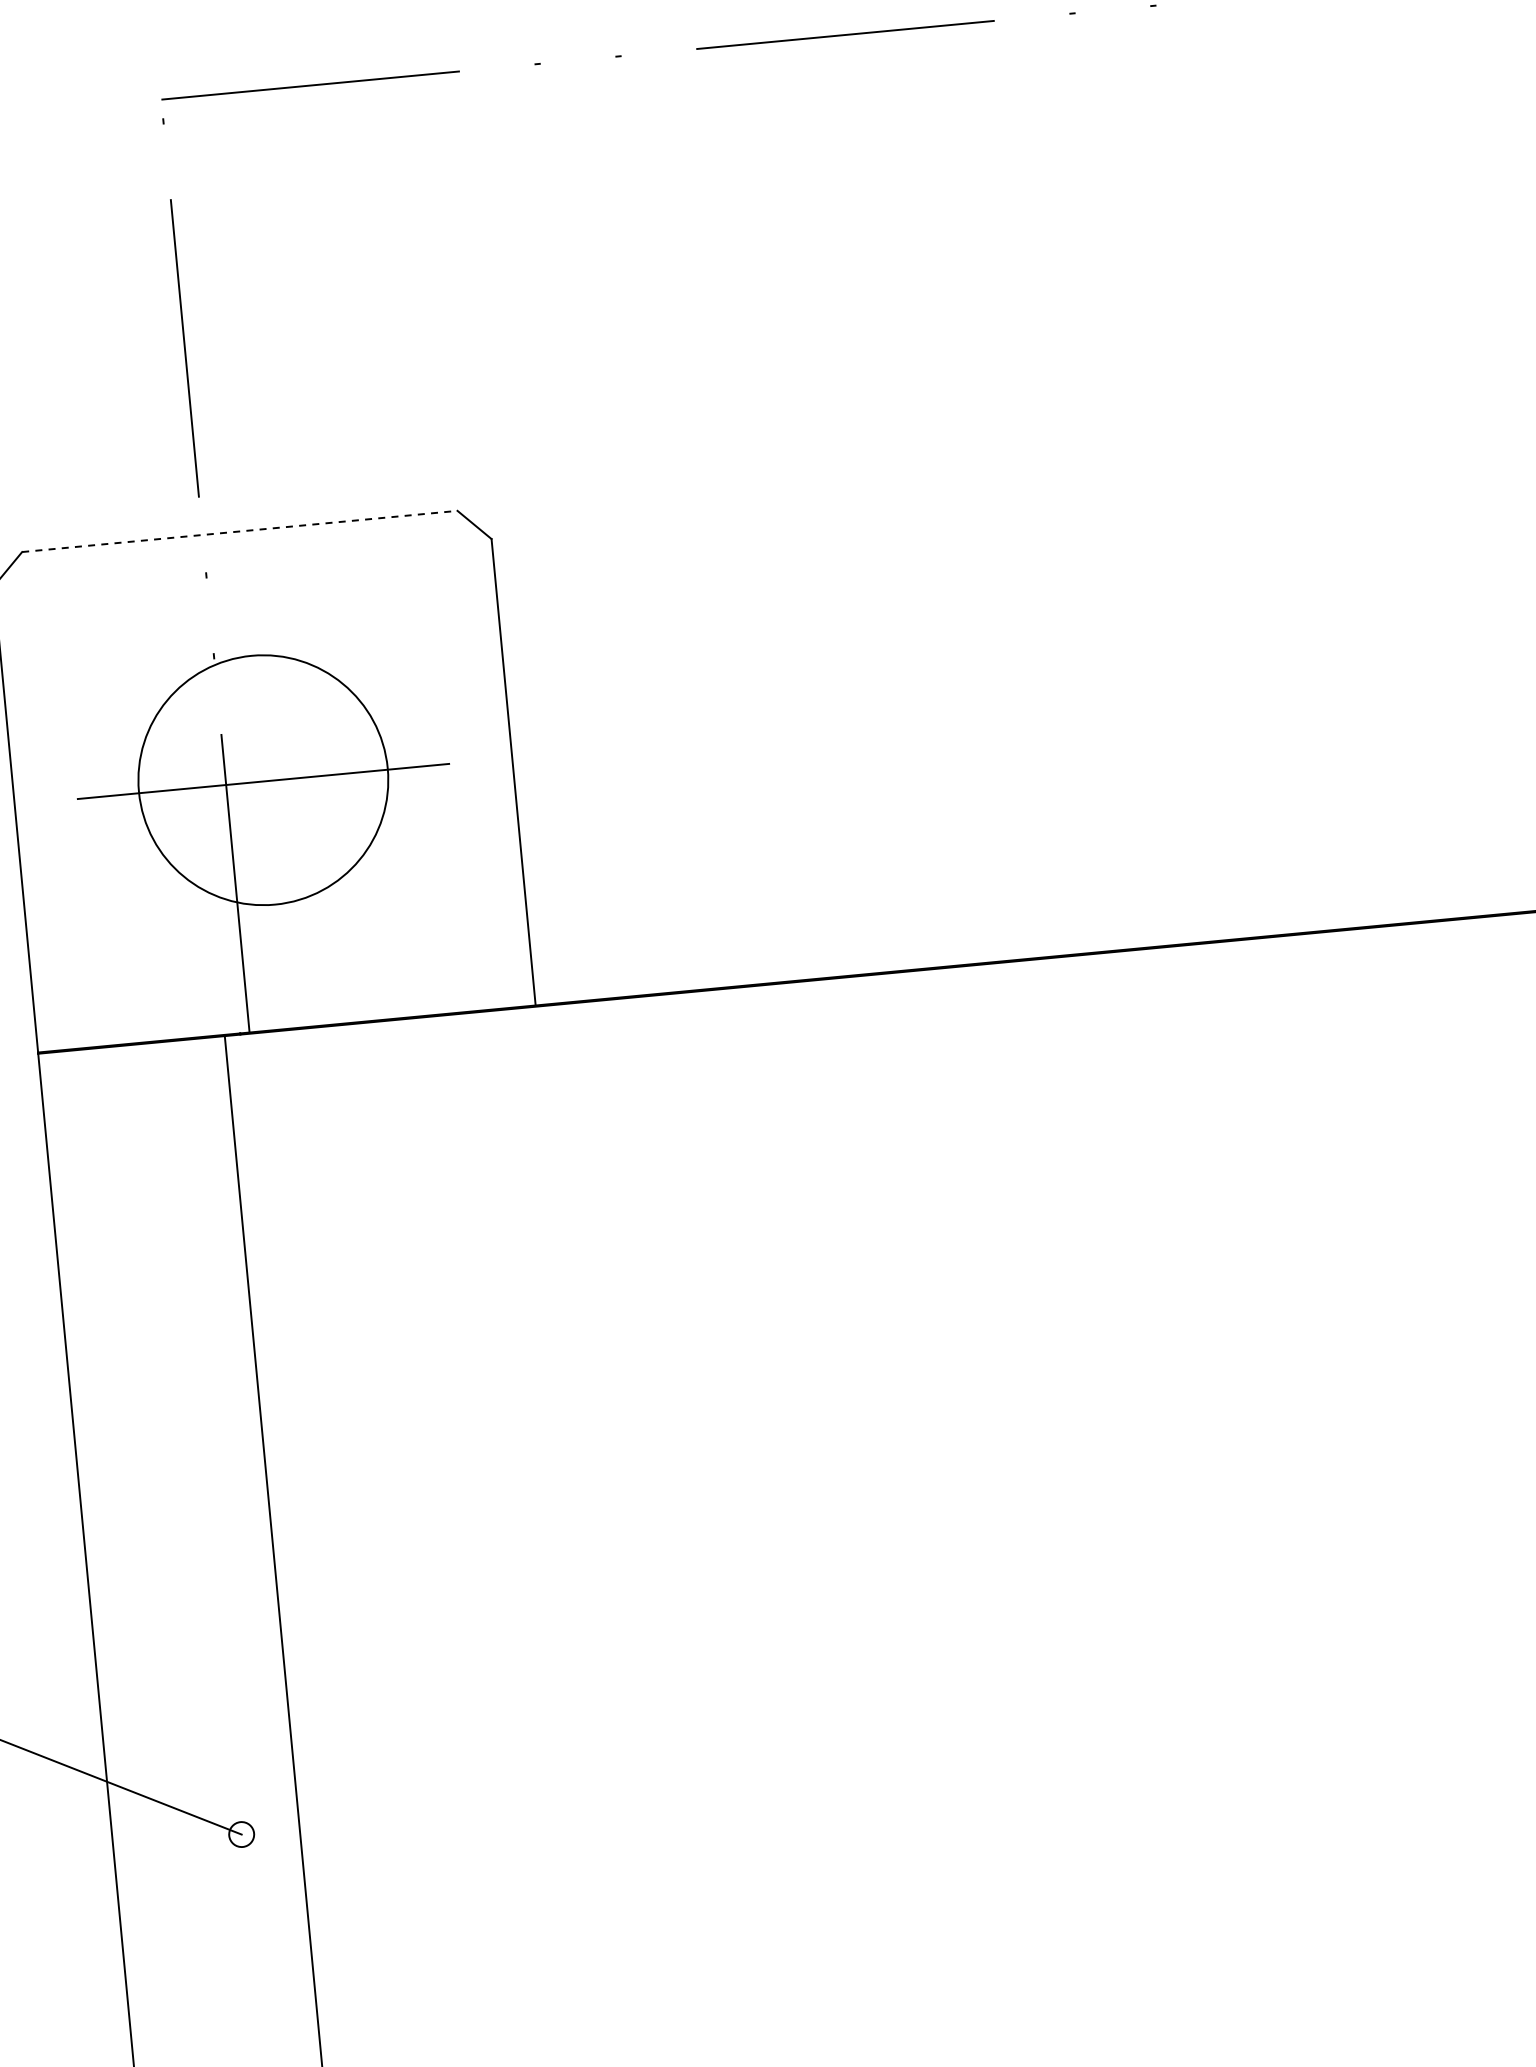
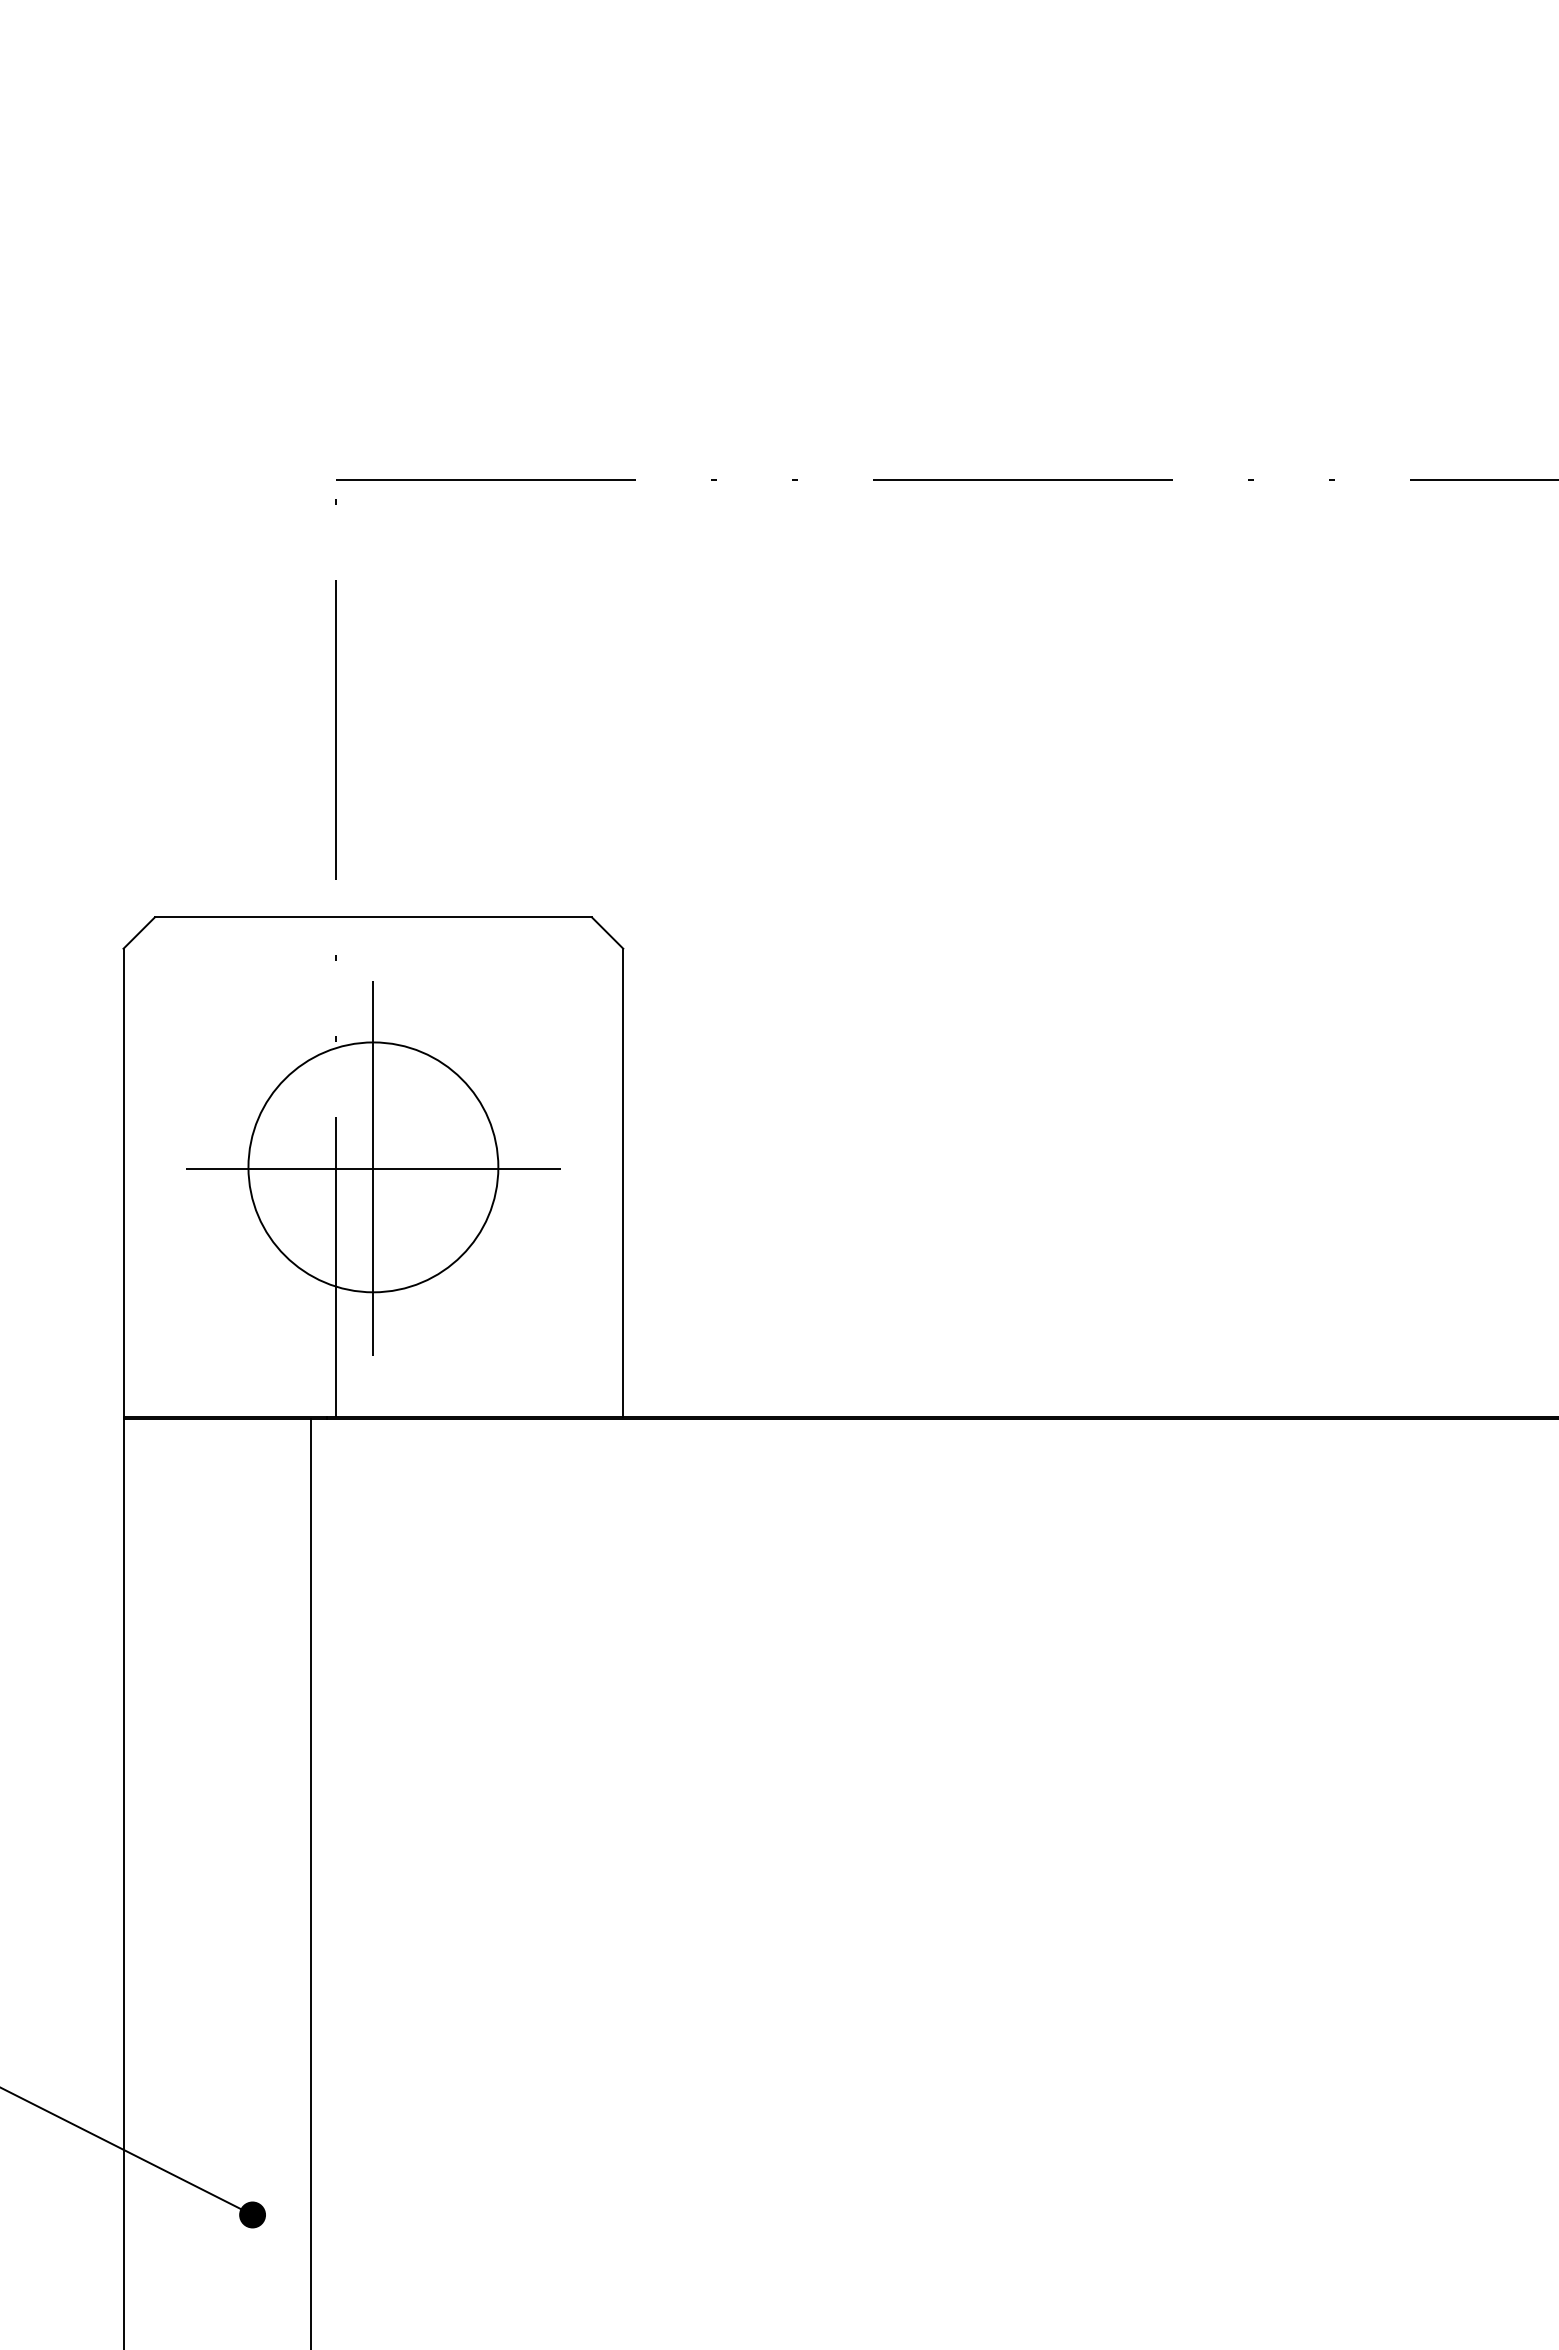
line: (239, 531) -> (373, 917), dashed -> solid
line: (263, 781) -> (373, 1168), added
fill: (241, 1834) -> (252, 2214), added

